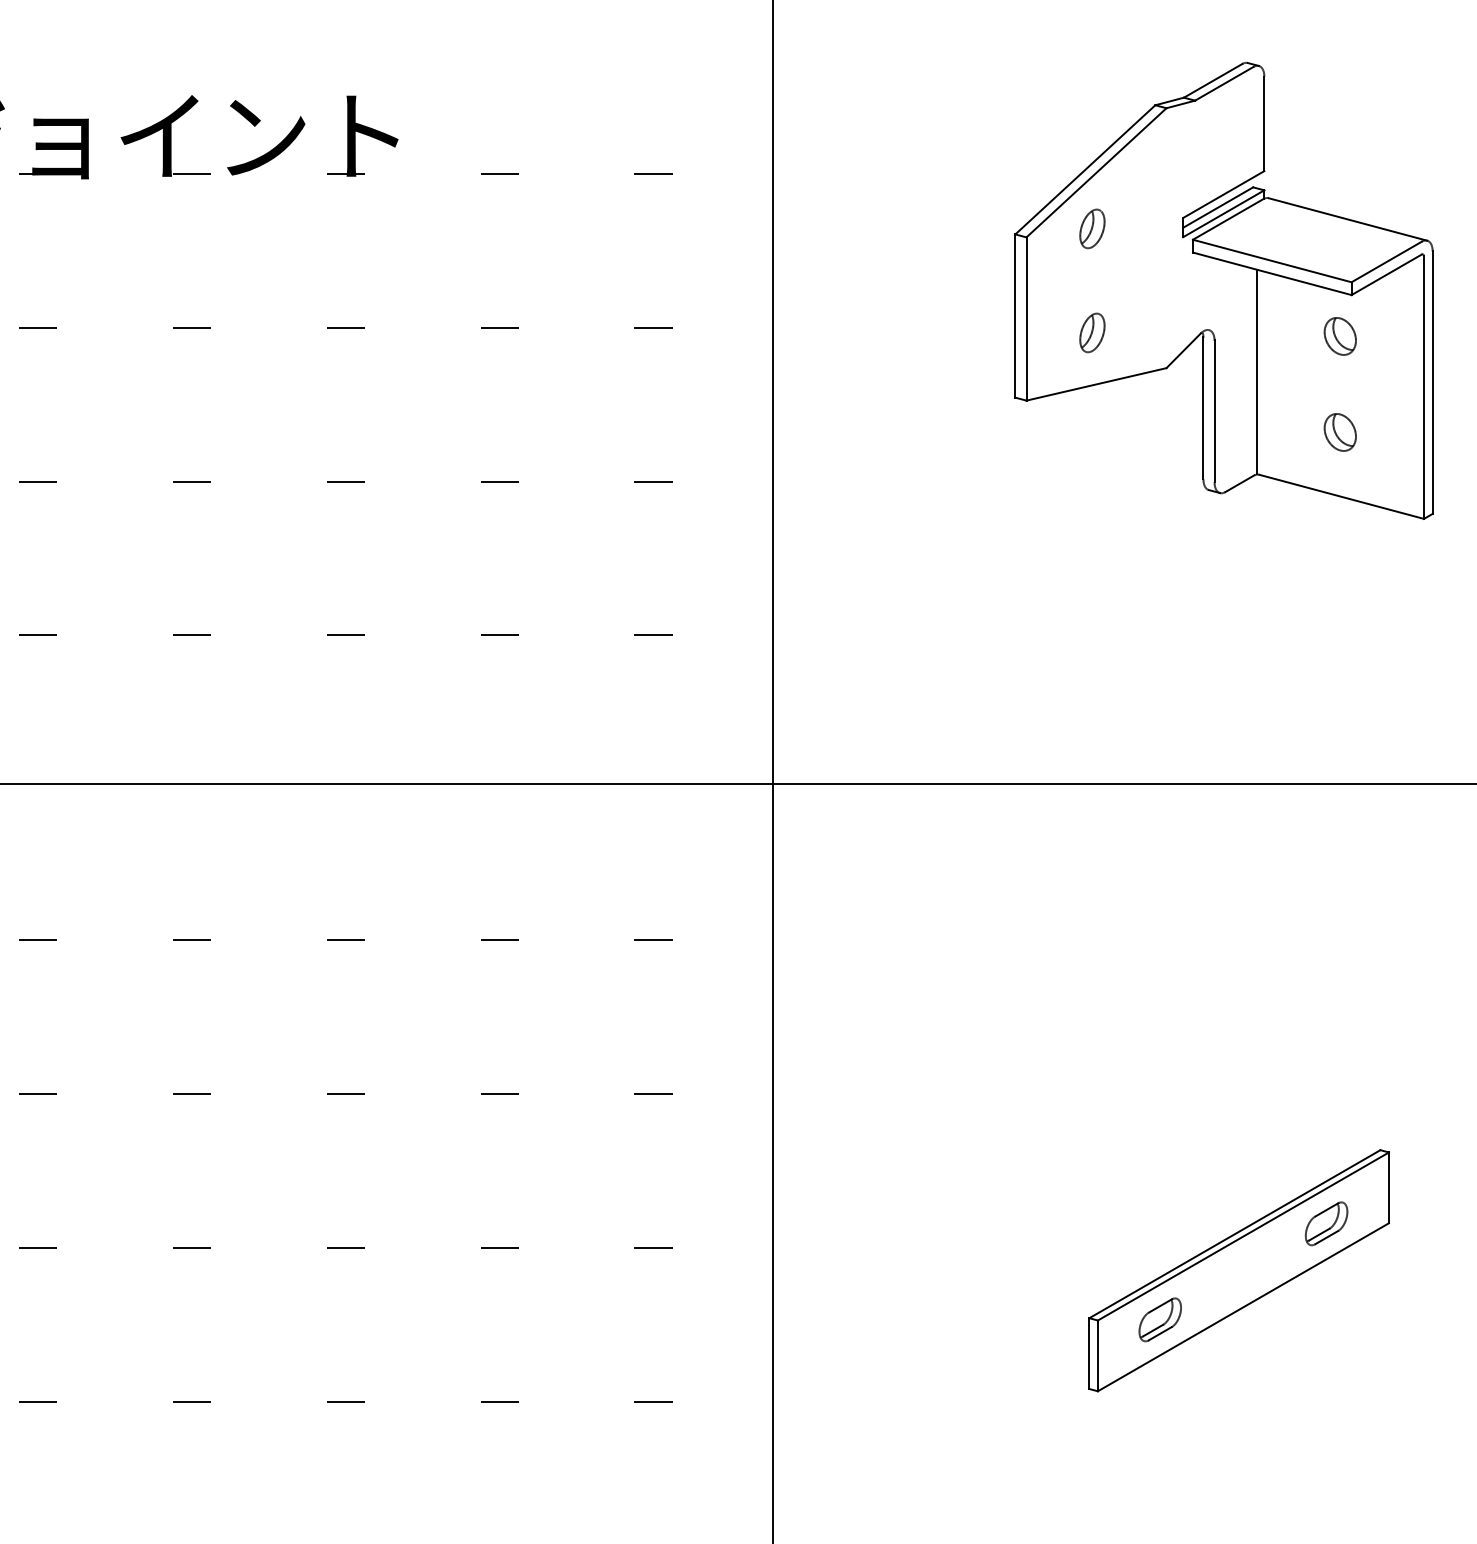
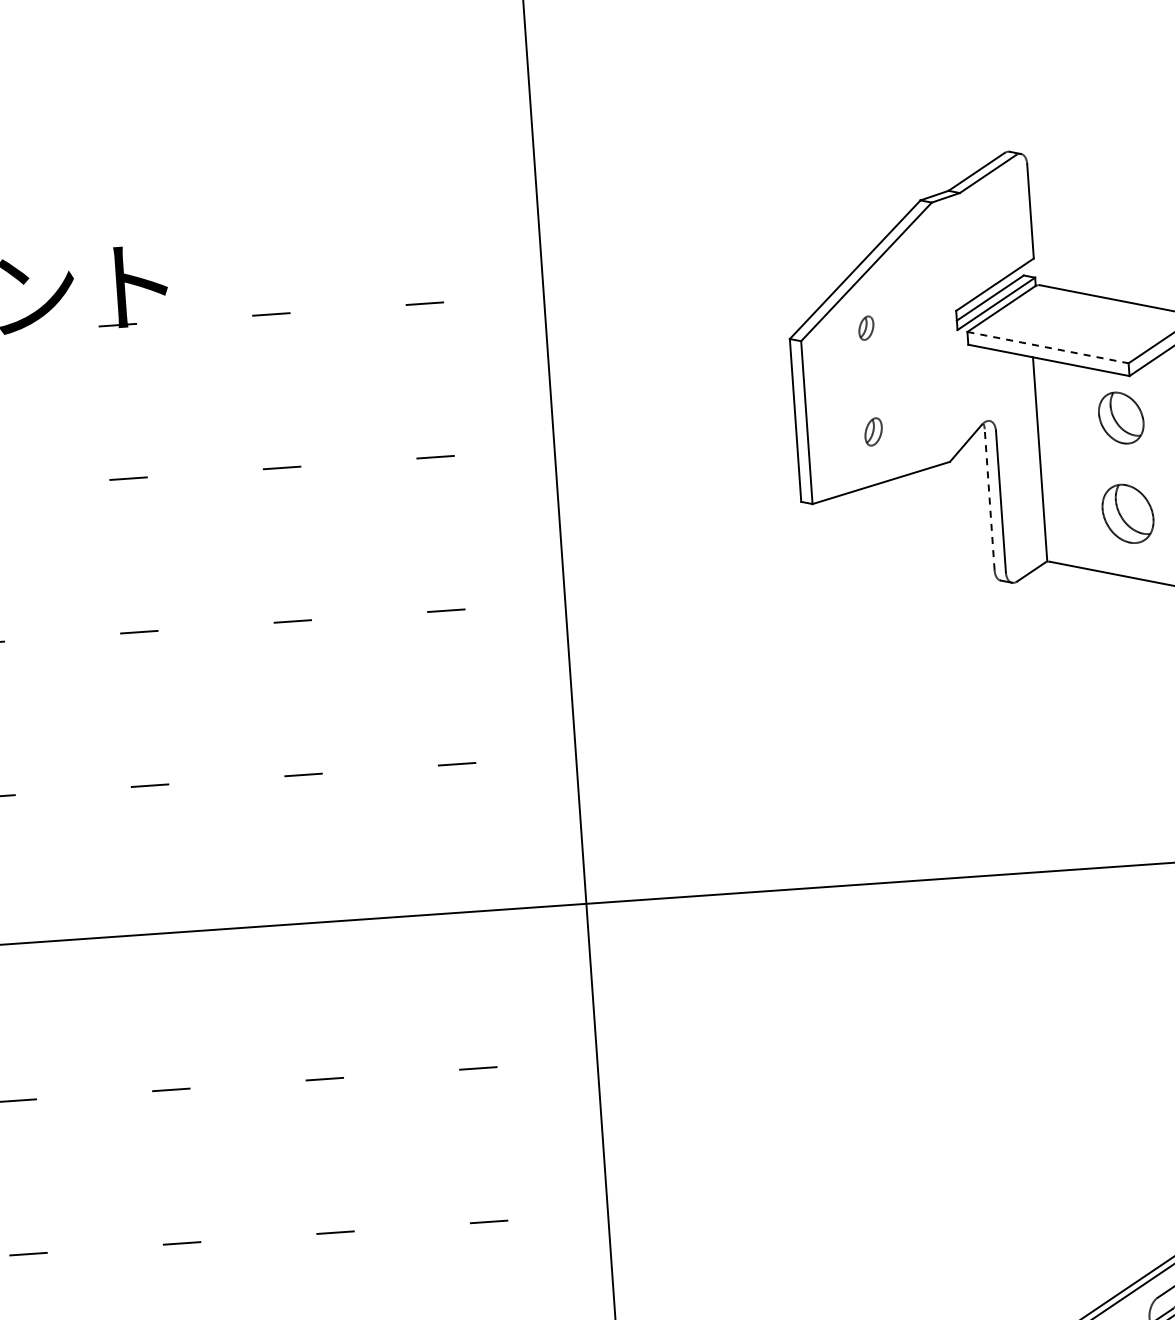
part: (1092, 228) -> (866, 327), size x0.6
line: (1272, 261) -> (1048, 348), solid -> dashed
part: (1092, 332) -> (873, 431), size x0.7
part: (1339, 336) -> (1120, 418), size x1.4
line: (1203, 407) -> (989, 498), solid -> dashed
part: (1339, 432) -> (1127, 514), size x1.6

